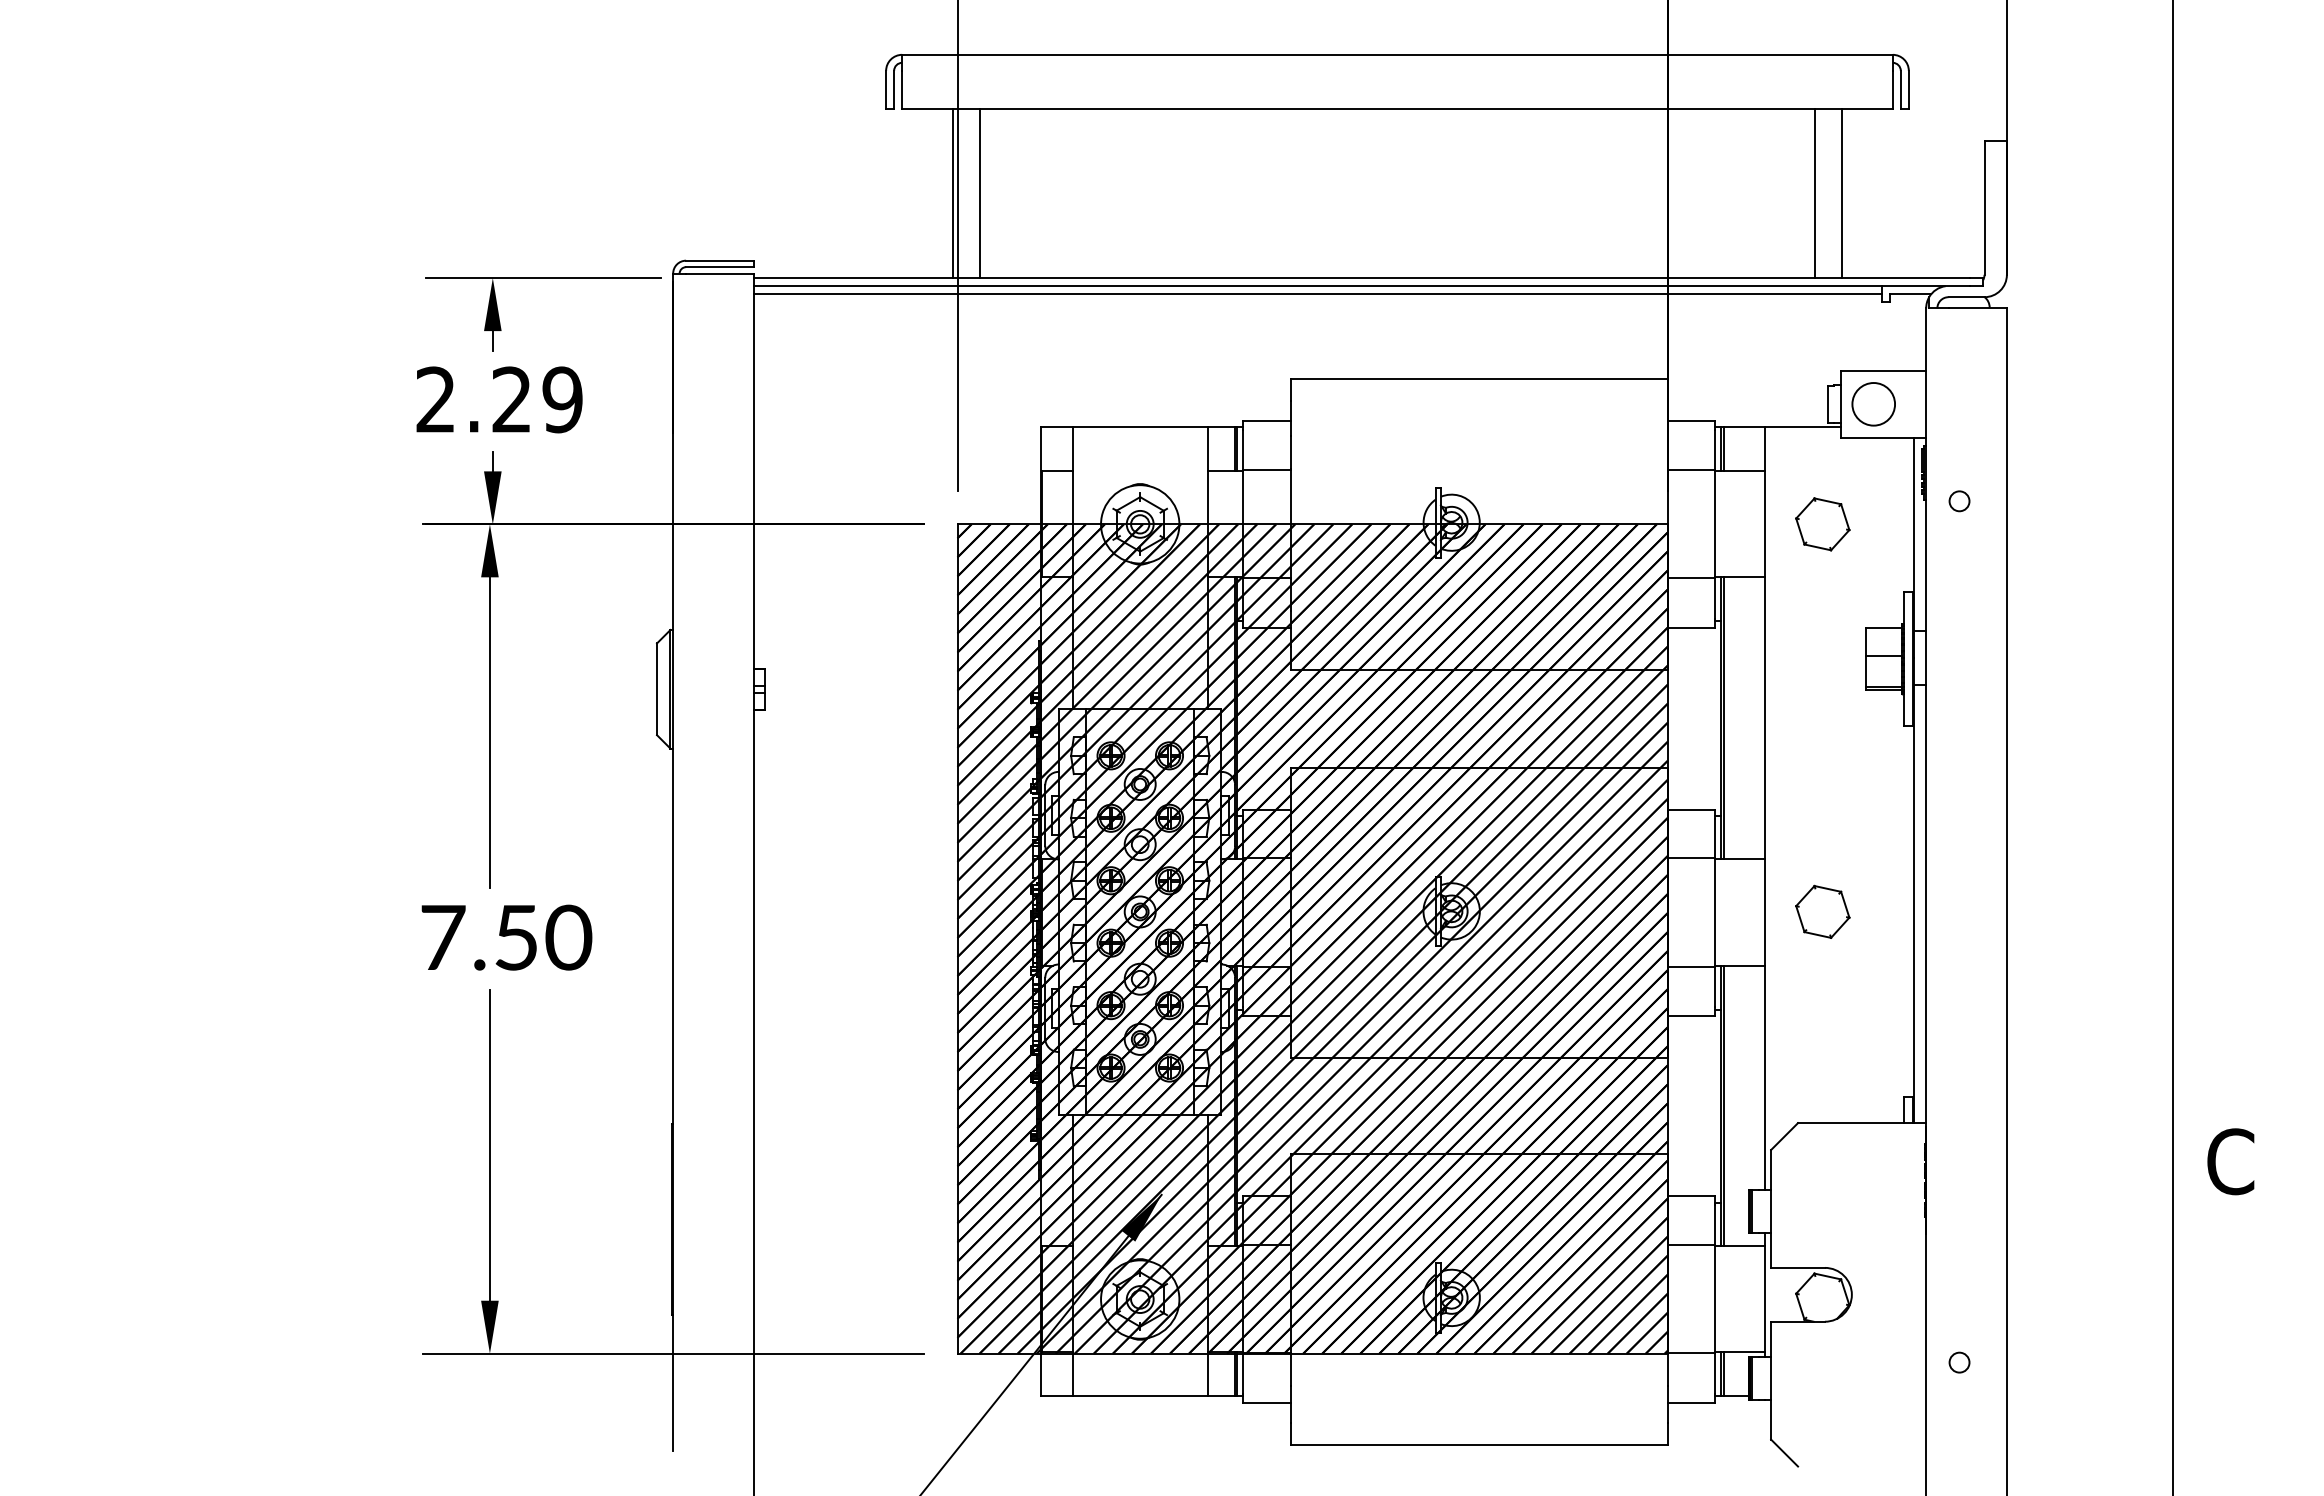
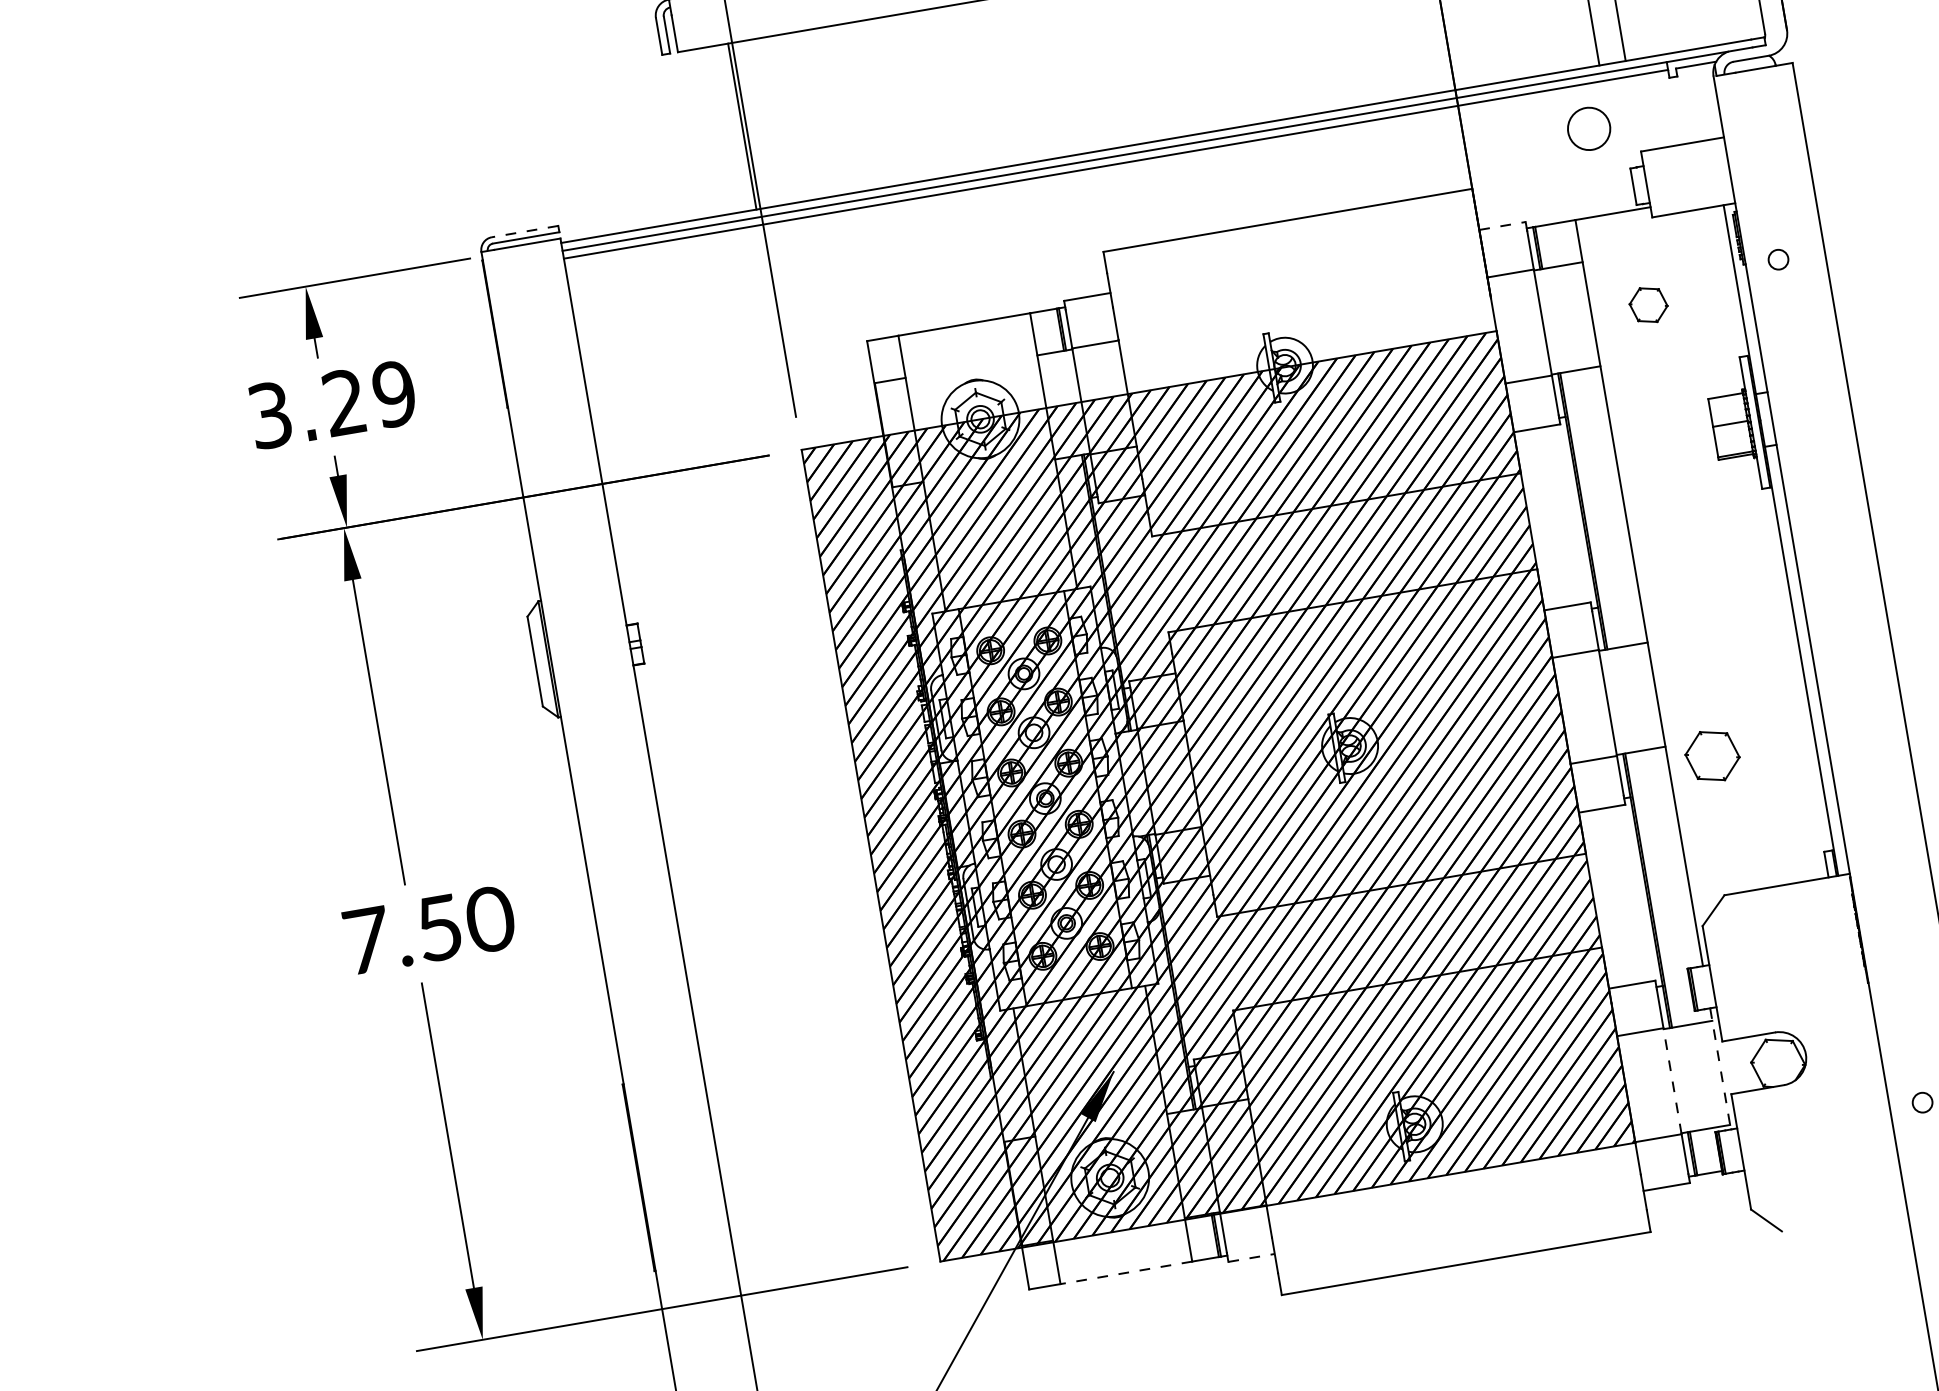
line: (980, 193) -> (768, 122), removed
line: (720, 260) -> (525, 231), solid -> dashed
text: (435, 399) -> (269, 415), 2.29 -> 3.29
circle: (1873, 404) -> (1588, 129), moved
line: (1691, 421) -> (1502, 226), solid -> dashed
part: (1822, 524) -> (1648, 305), size x0.7
part: (1822, 911) -> (1712, 755), moved
line: (1764, 1294) -> (1720, 1068), solid -> dashed
line: (1714, 1298) -> (1672, 1080), solid -> dashed
line: (1139, 1396) -> (1125, 1273), solid -> dashed
line: (1267, 1402) -> (1251, 1257), solid -> dashed

